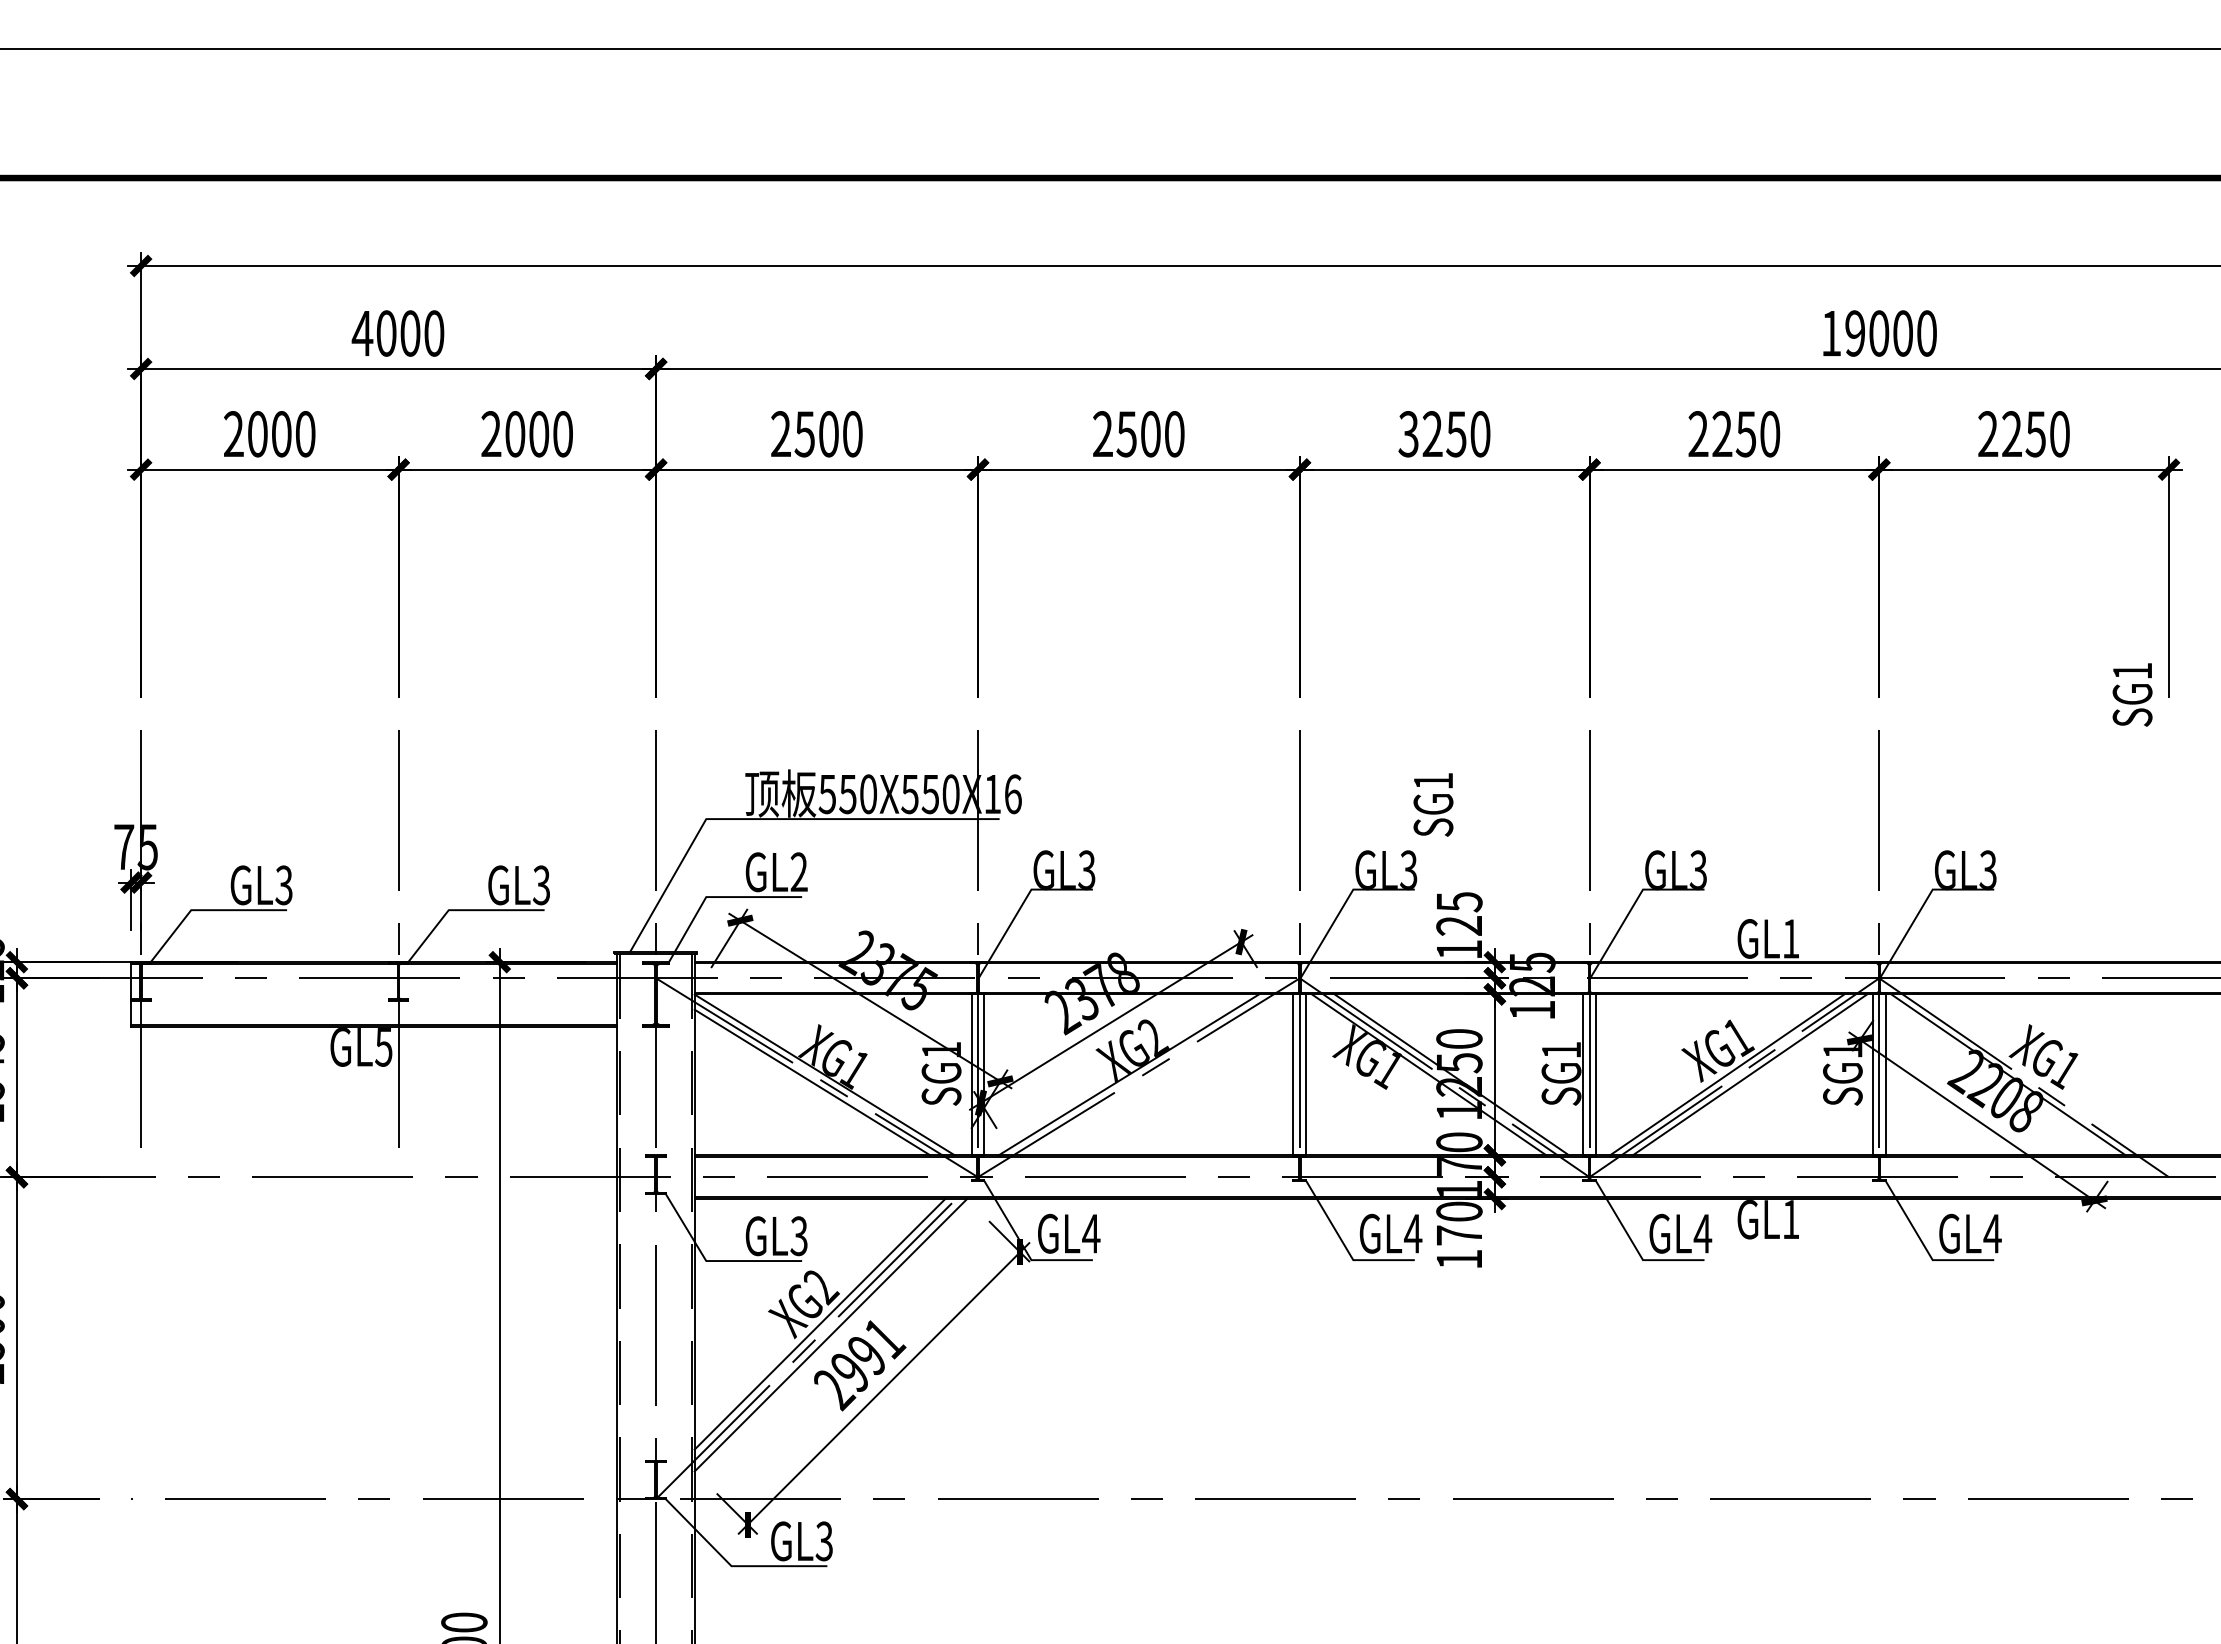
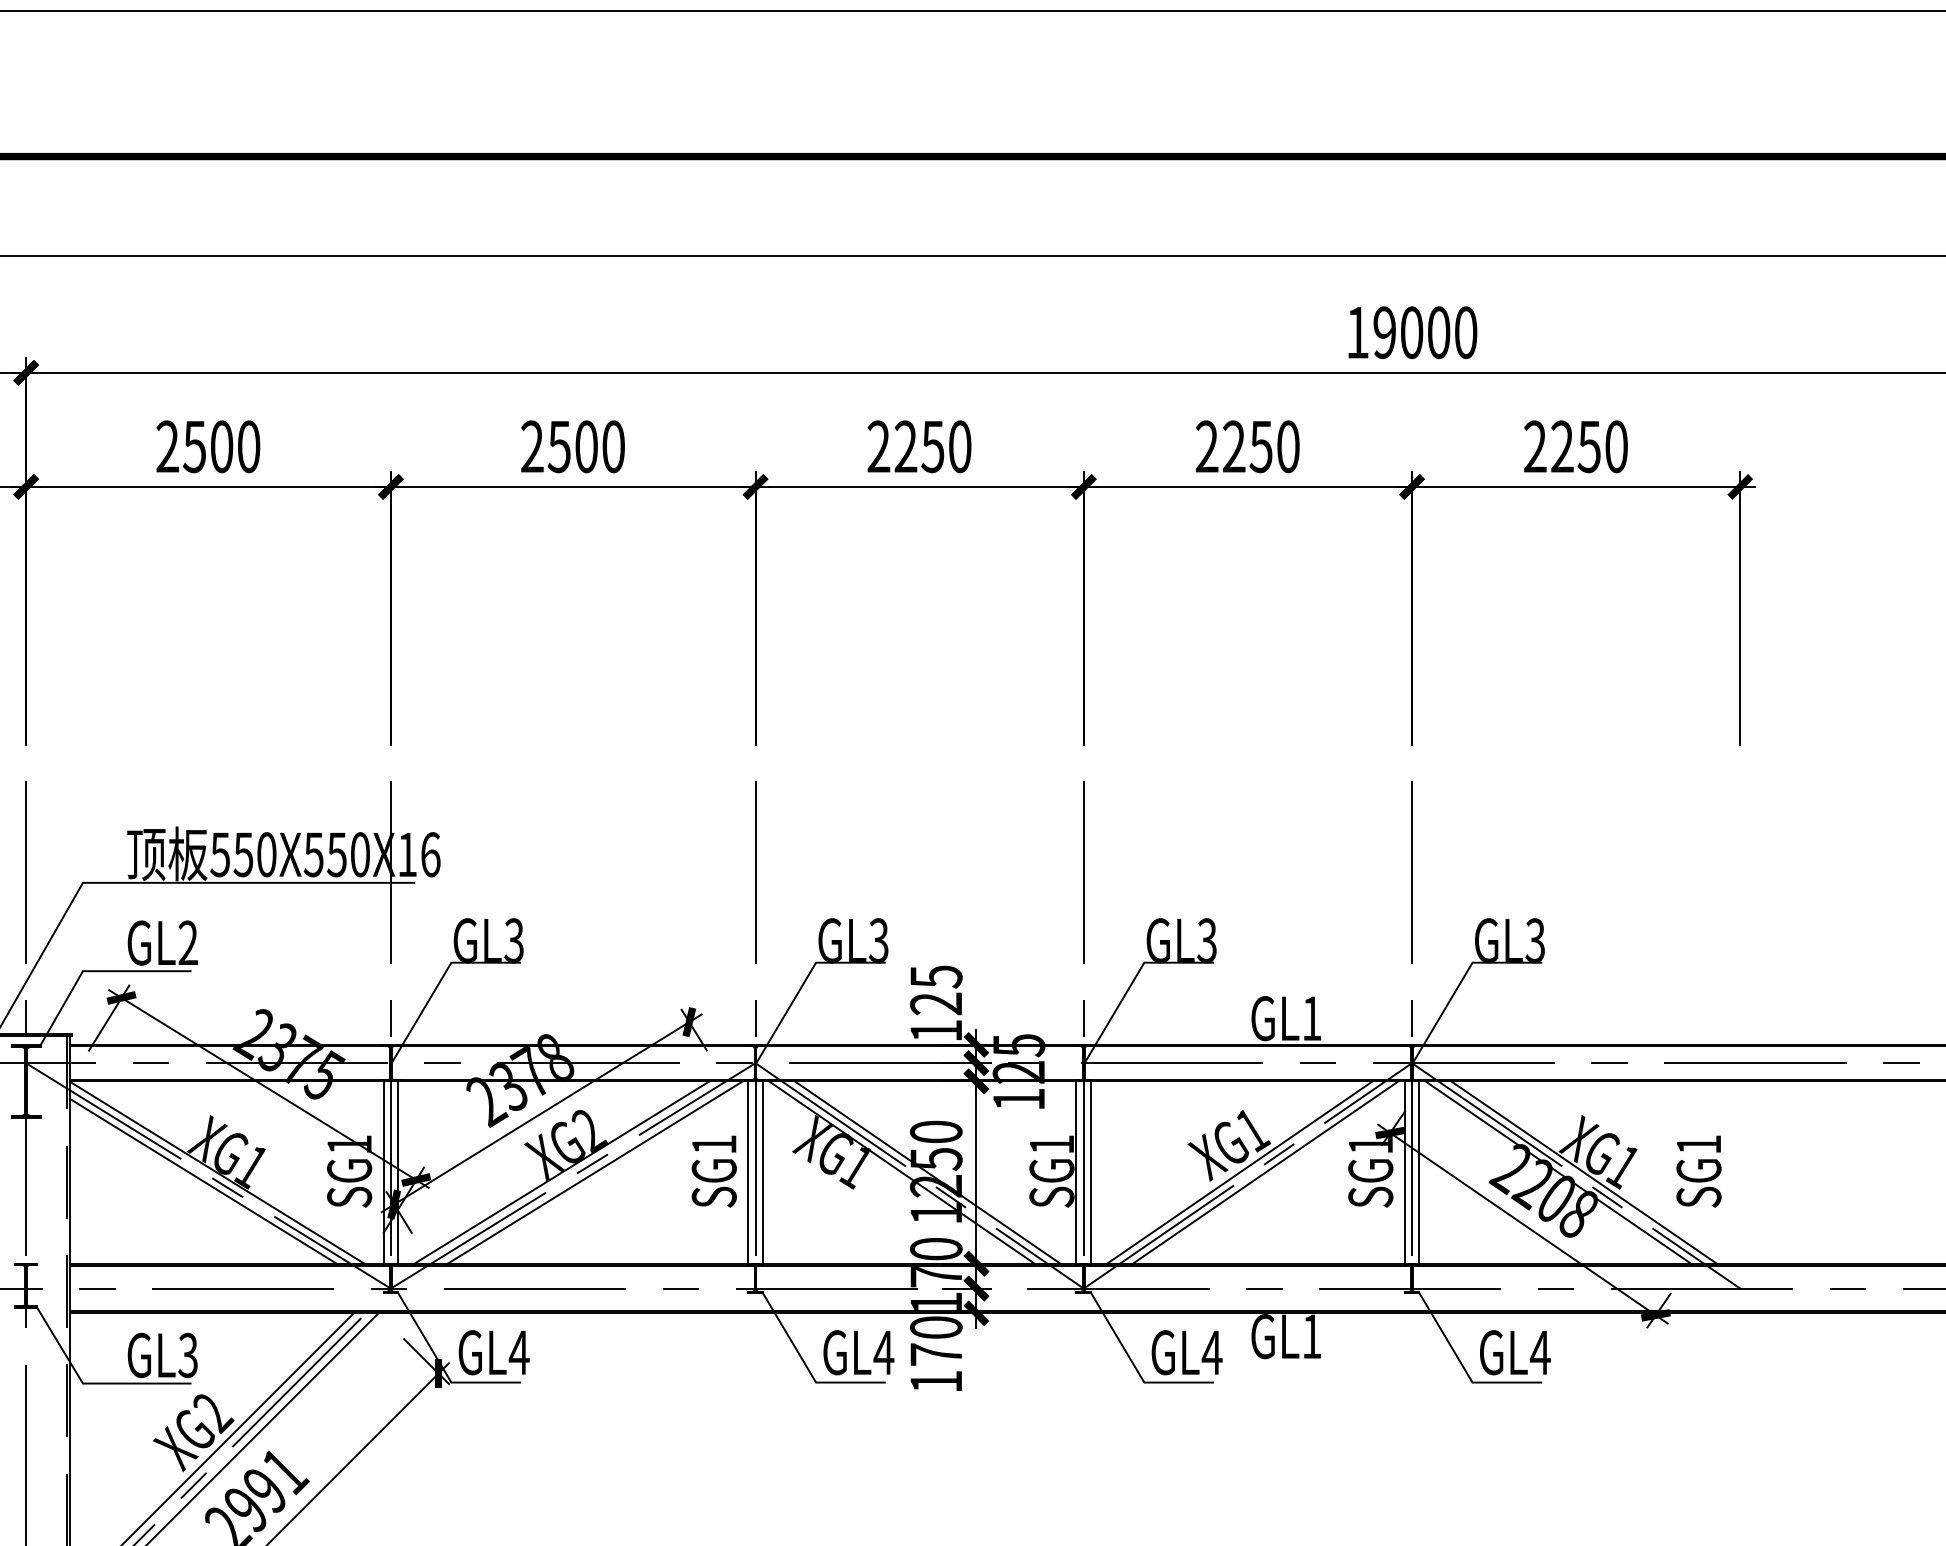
text: (1408, 434) -> (878, 447), 3250 -> 2250
text: (2132, 694) -> (1698, 1171), moved
text: (1433, 804) -> (714, 1171), moved
line: (1158, 1074) -> (595, 1172), added
line: (2031, 1074) -> (1584, 1172), added

